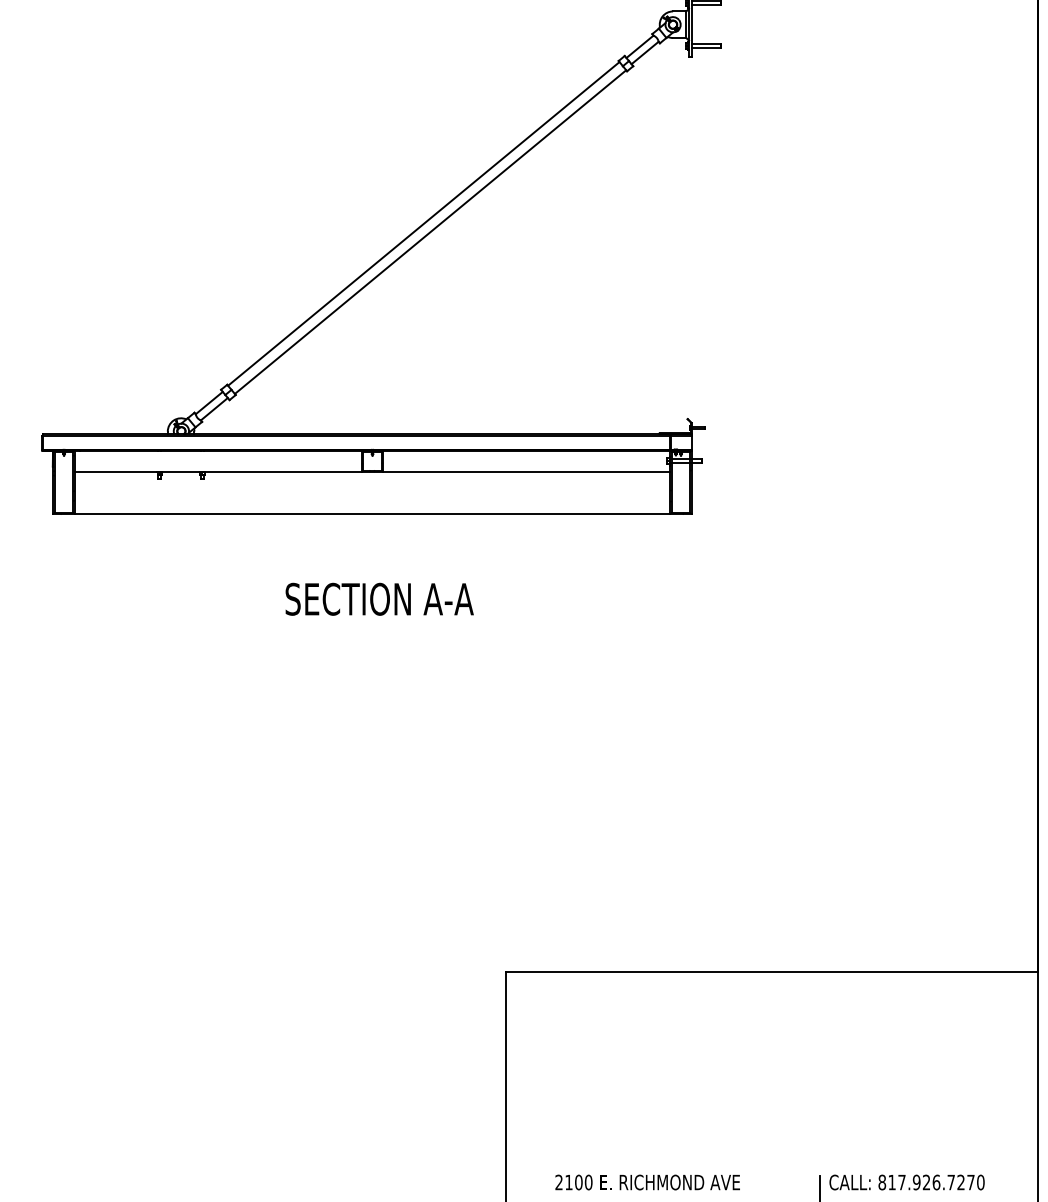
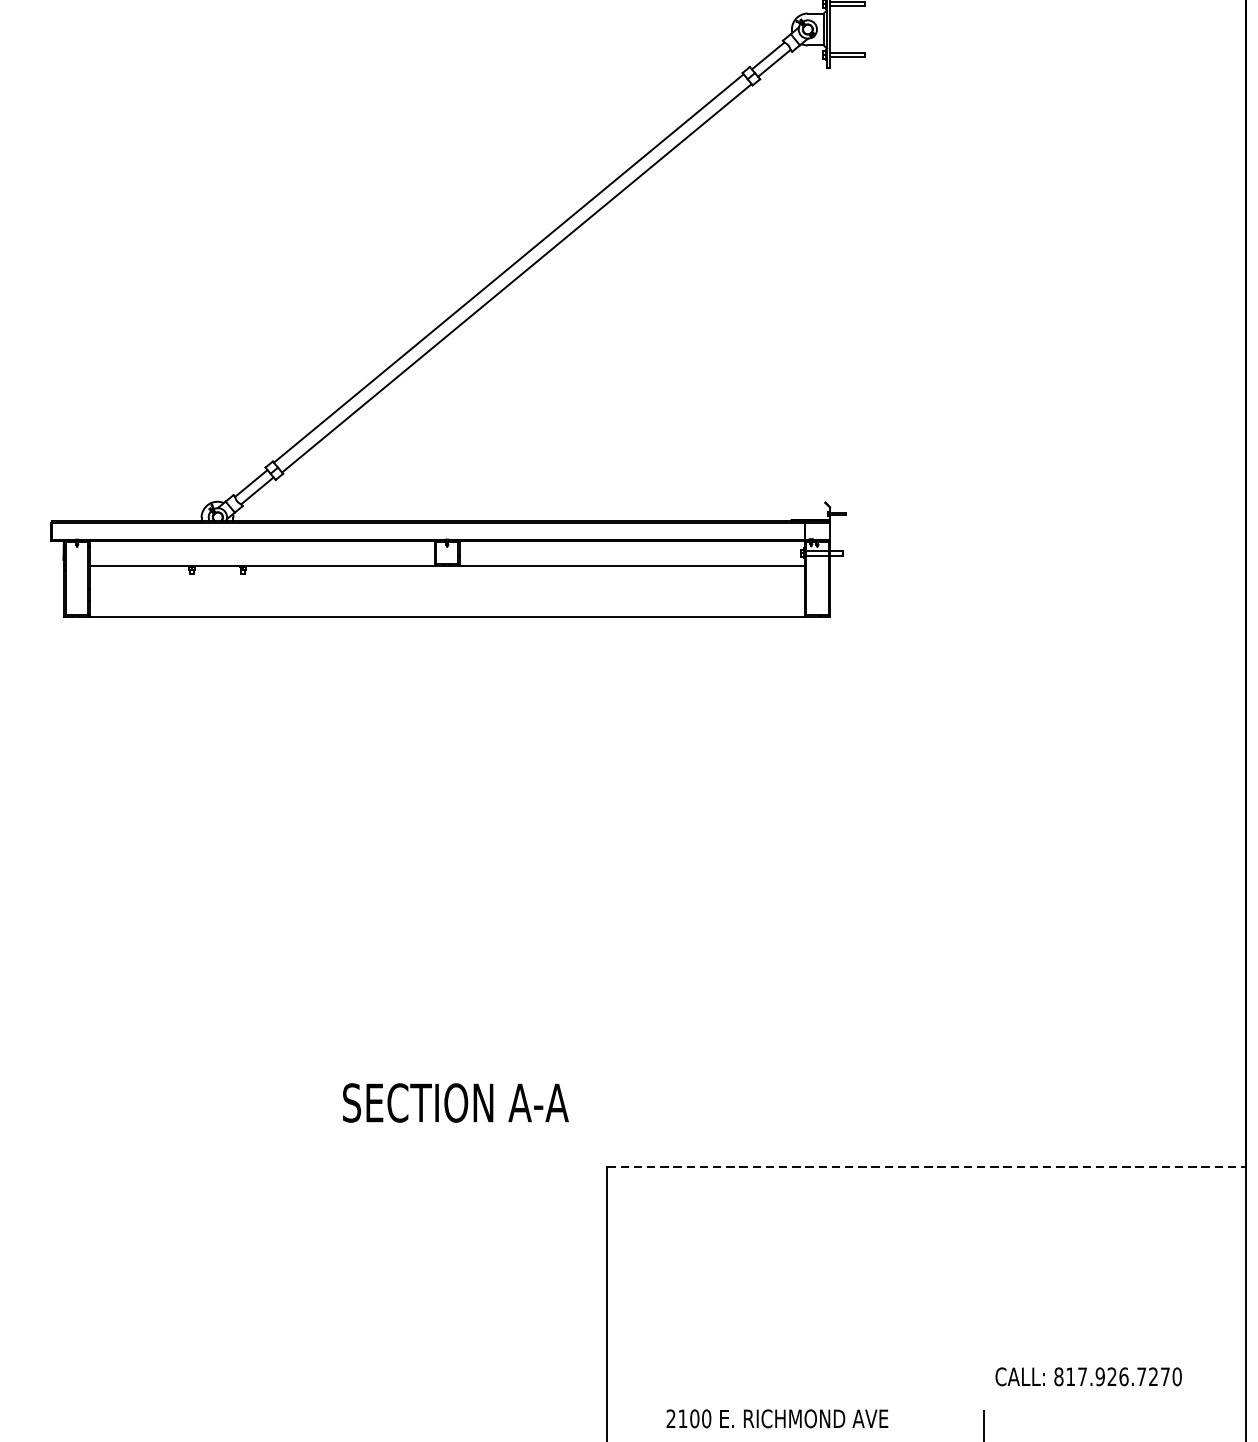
text: (379, 598) -> (455, 1102), moved
line: (771, 972) -> (926, 1166), solid -> dashed
text: (906, 1182) -> (1088, 1376), moved

